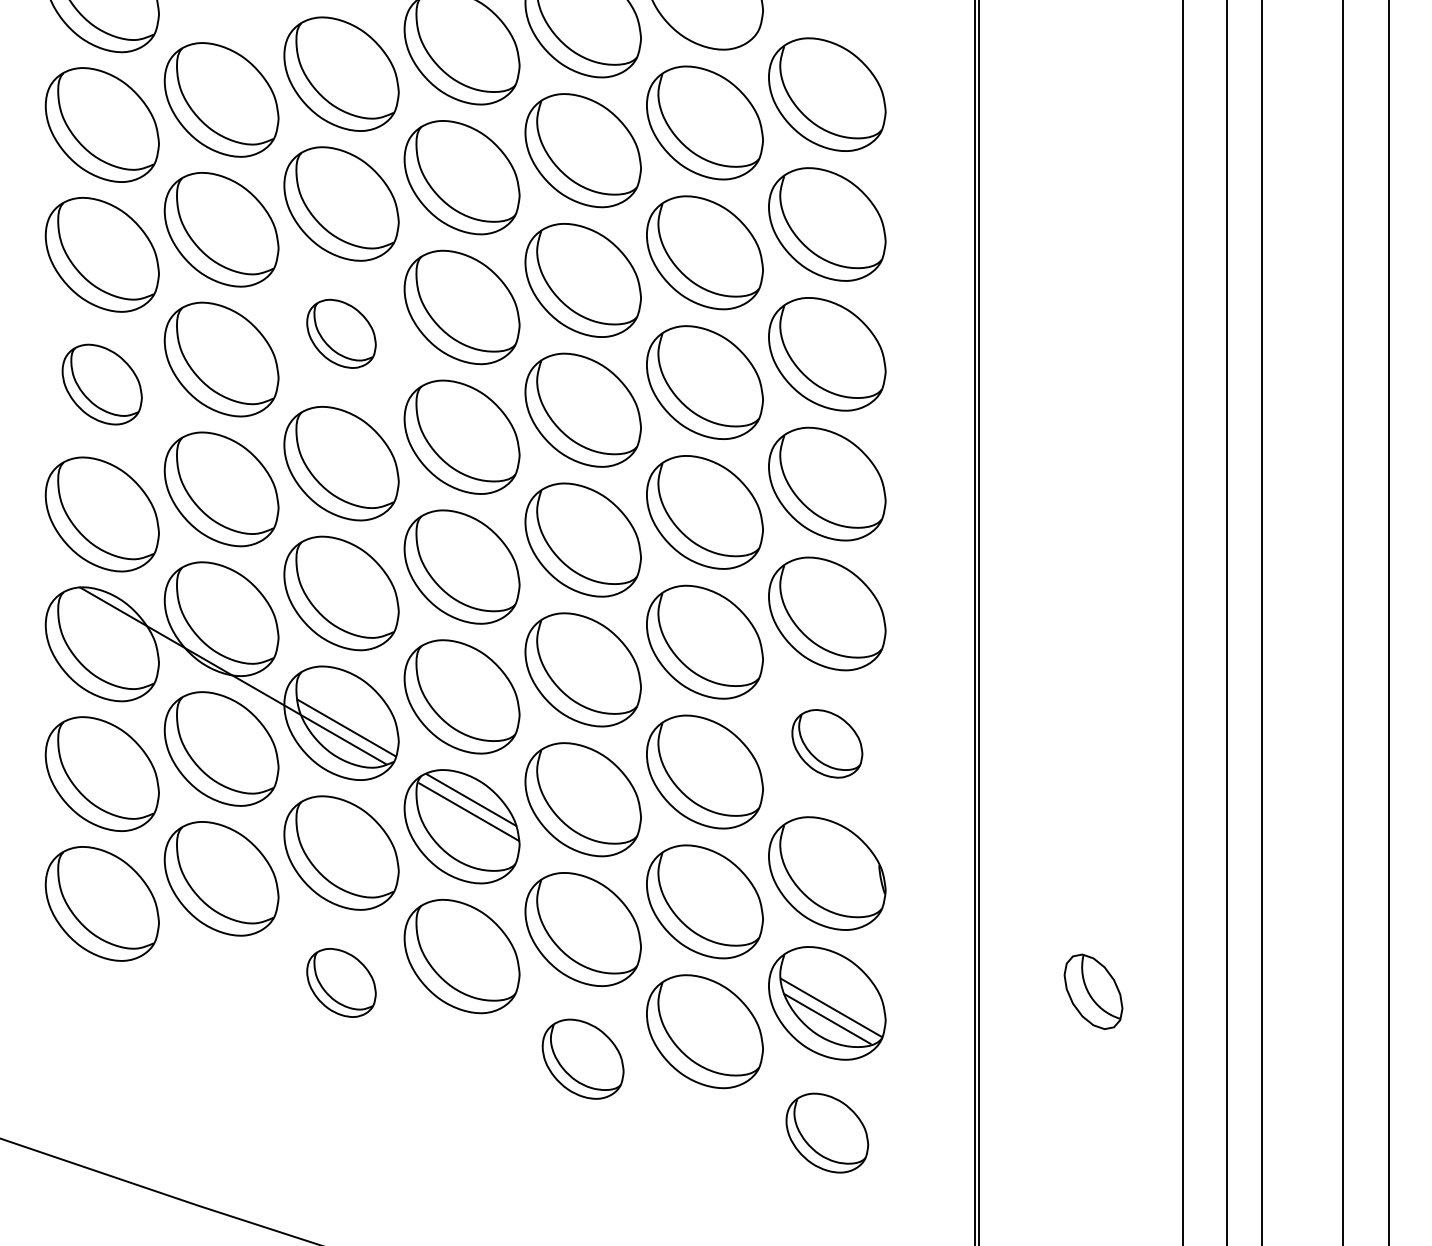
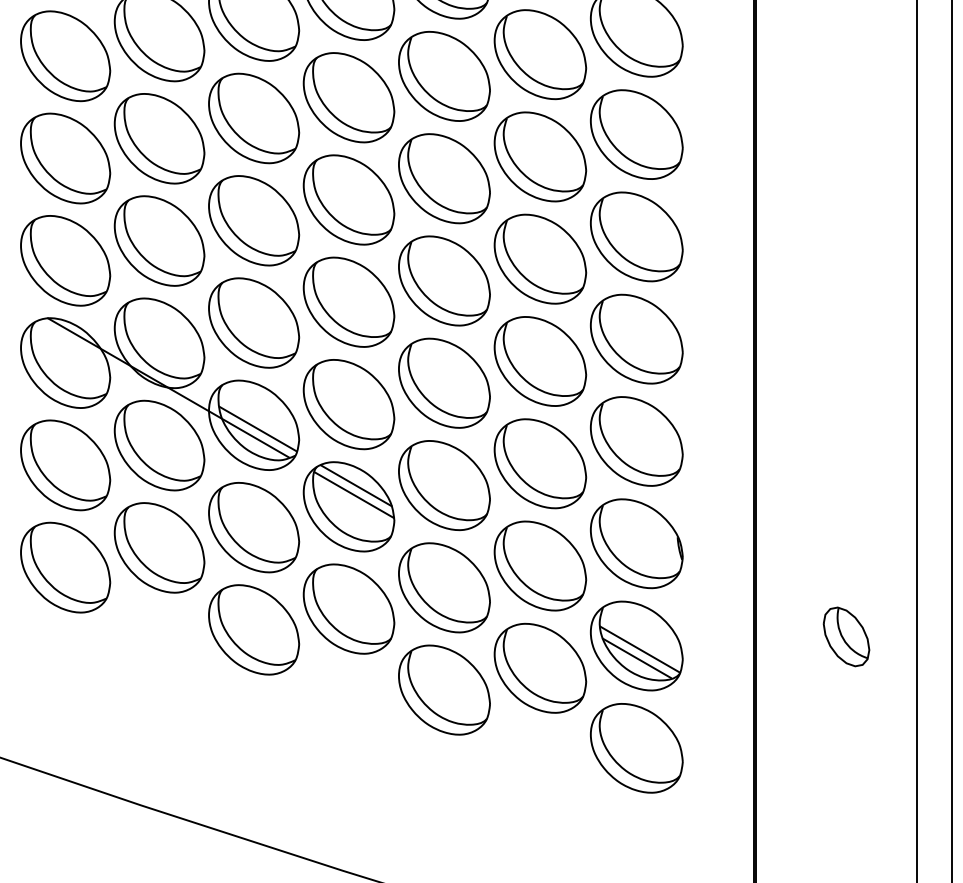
part: (341, 333) -> (254, 118), size x1.67
part: (101, 384) -> (64, 158), size x1.43
part: (827, 743) -> (636, 441), size x1.67
part: (341, 982) -> (254, 629), size x1.67
part: (582, 1058) -> (443, 689), size x1.43
part: (827, 1132) -> (636, 747), size x1.43

